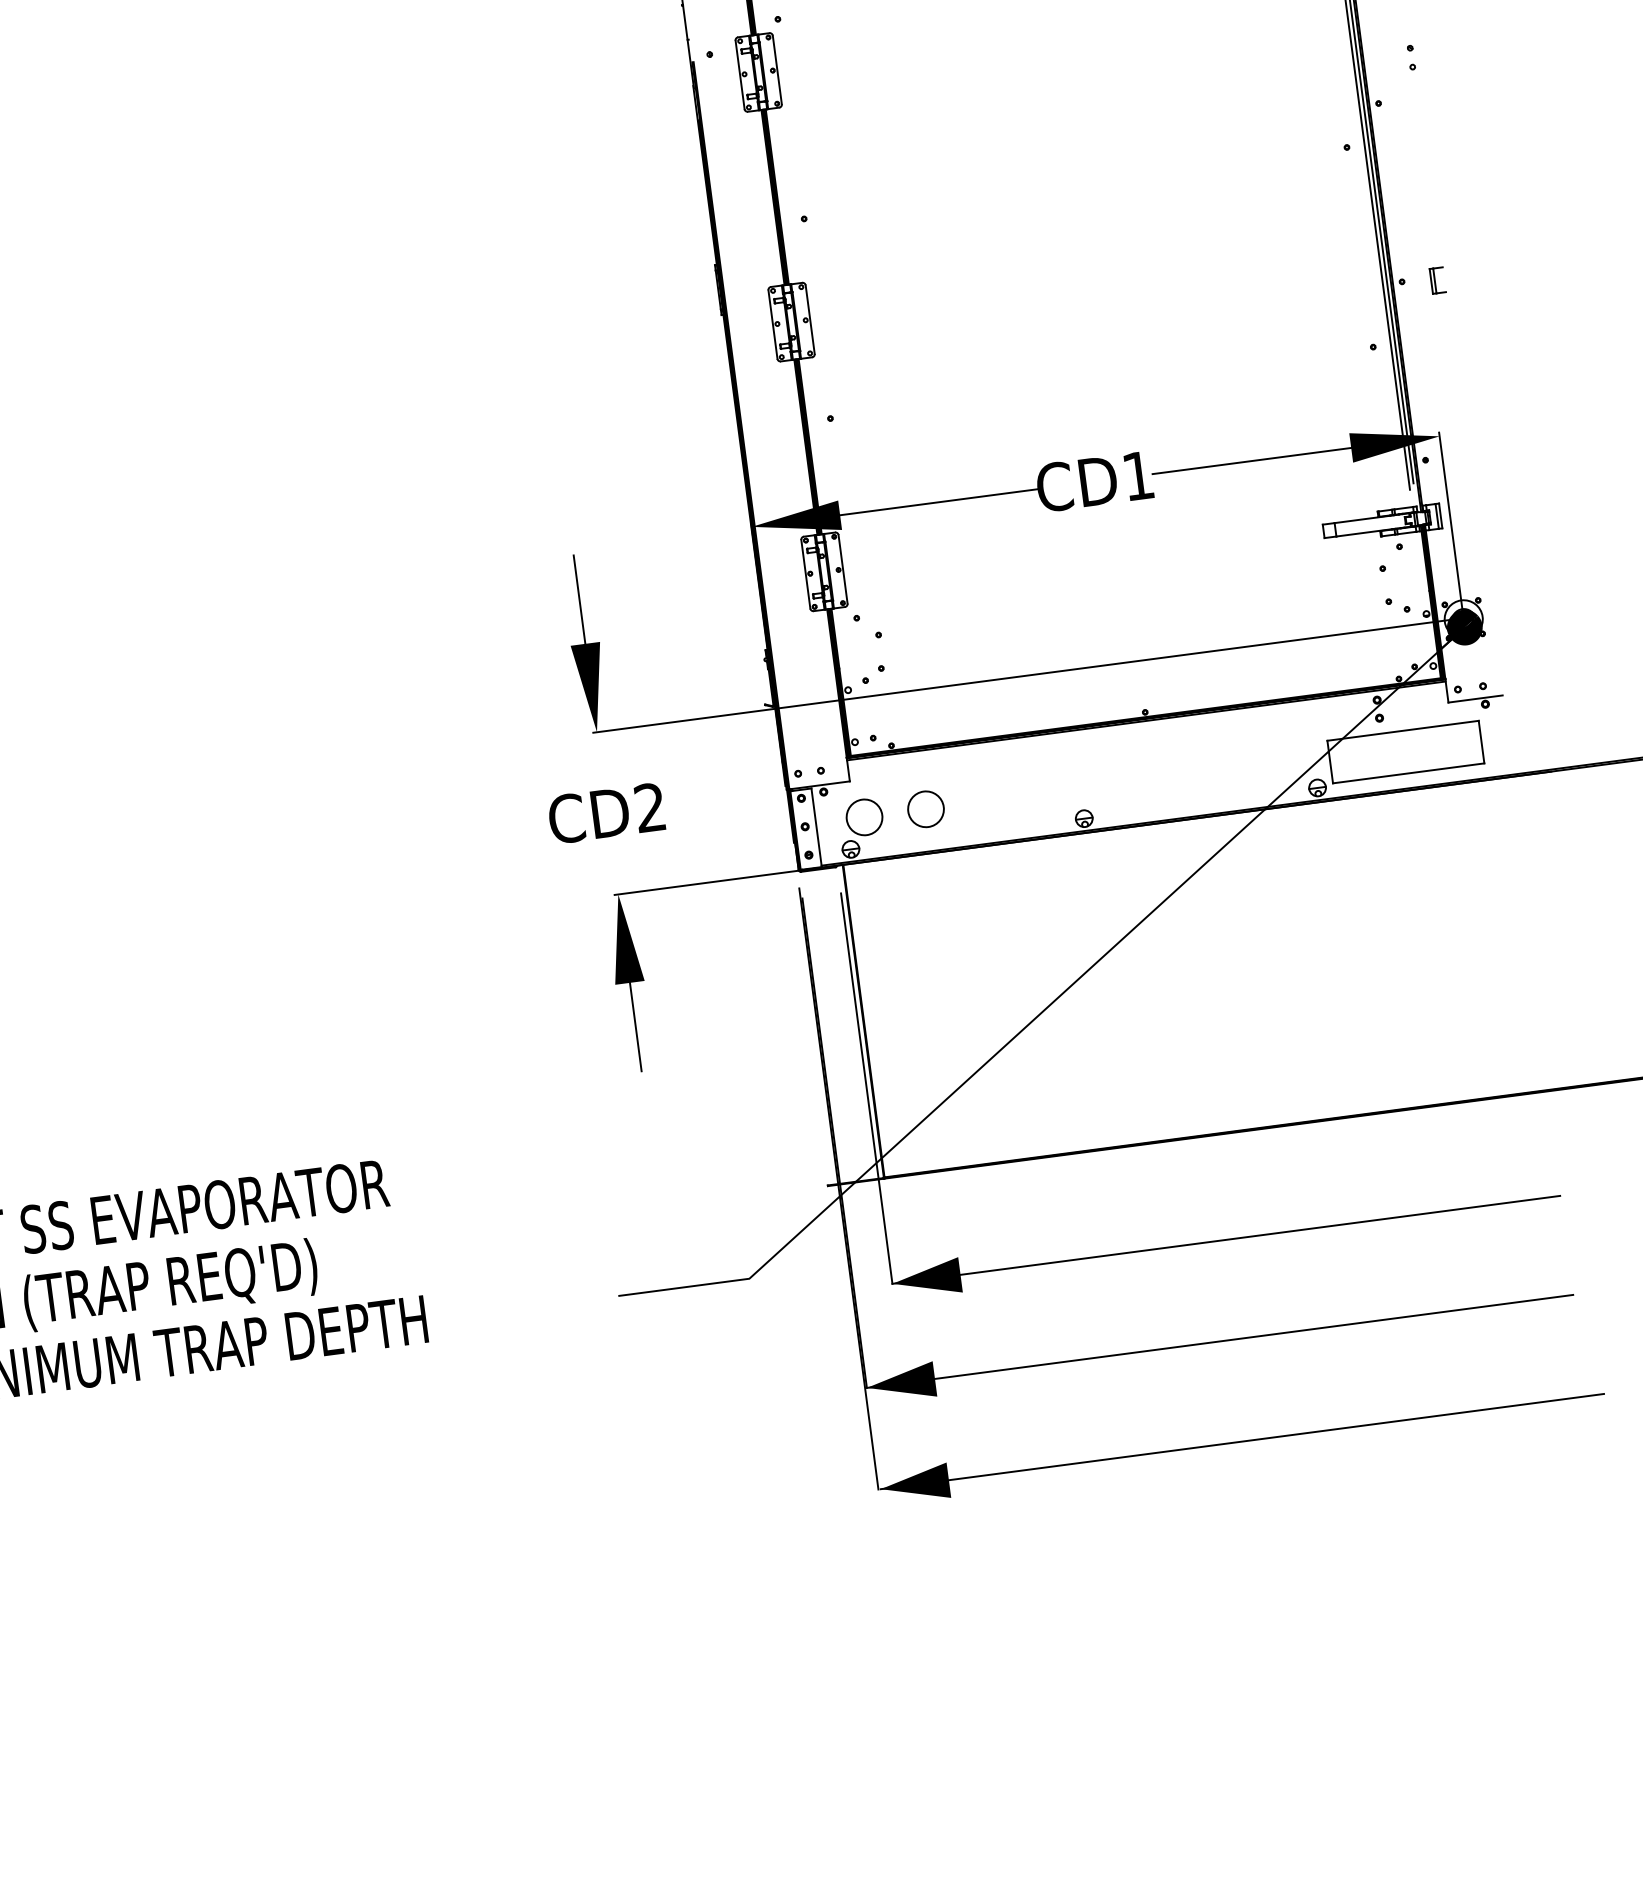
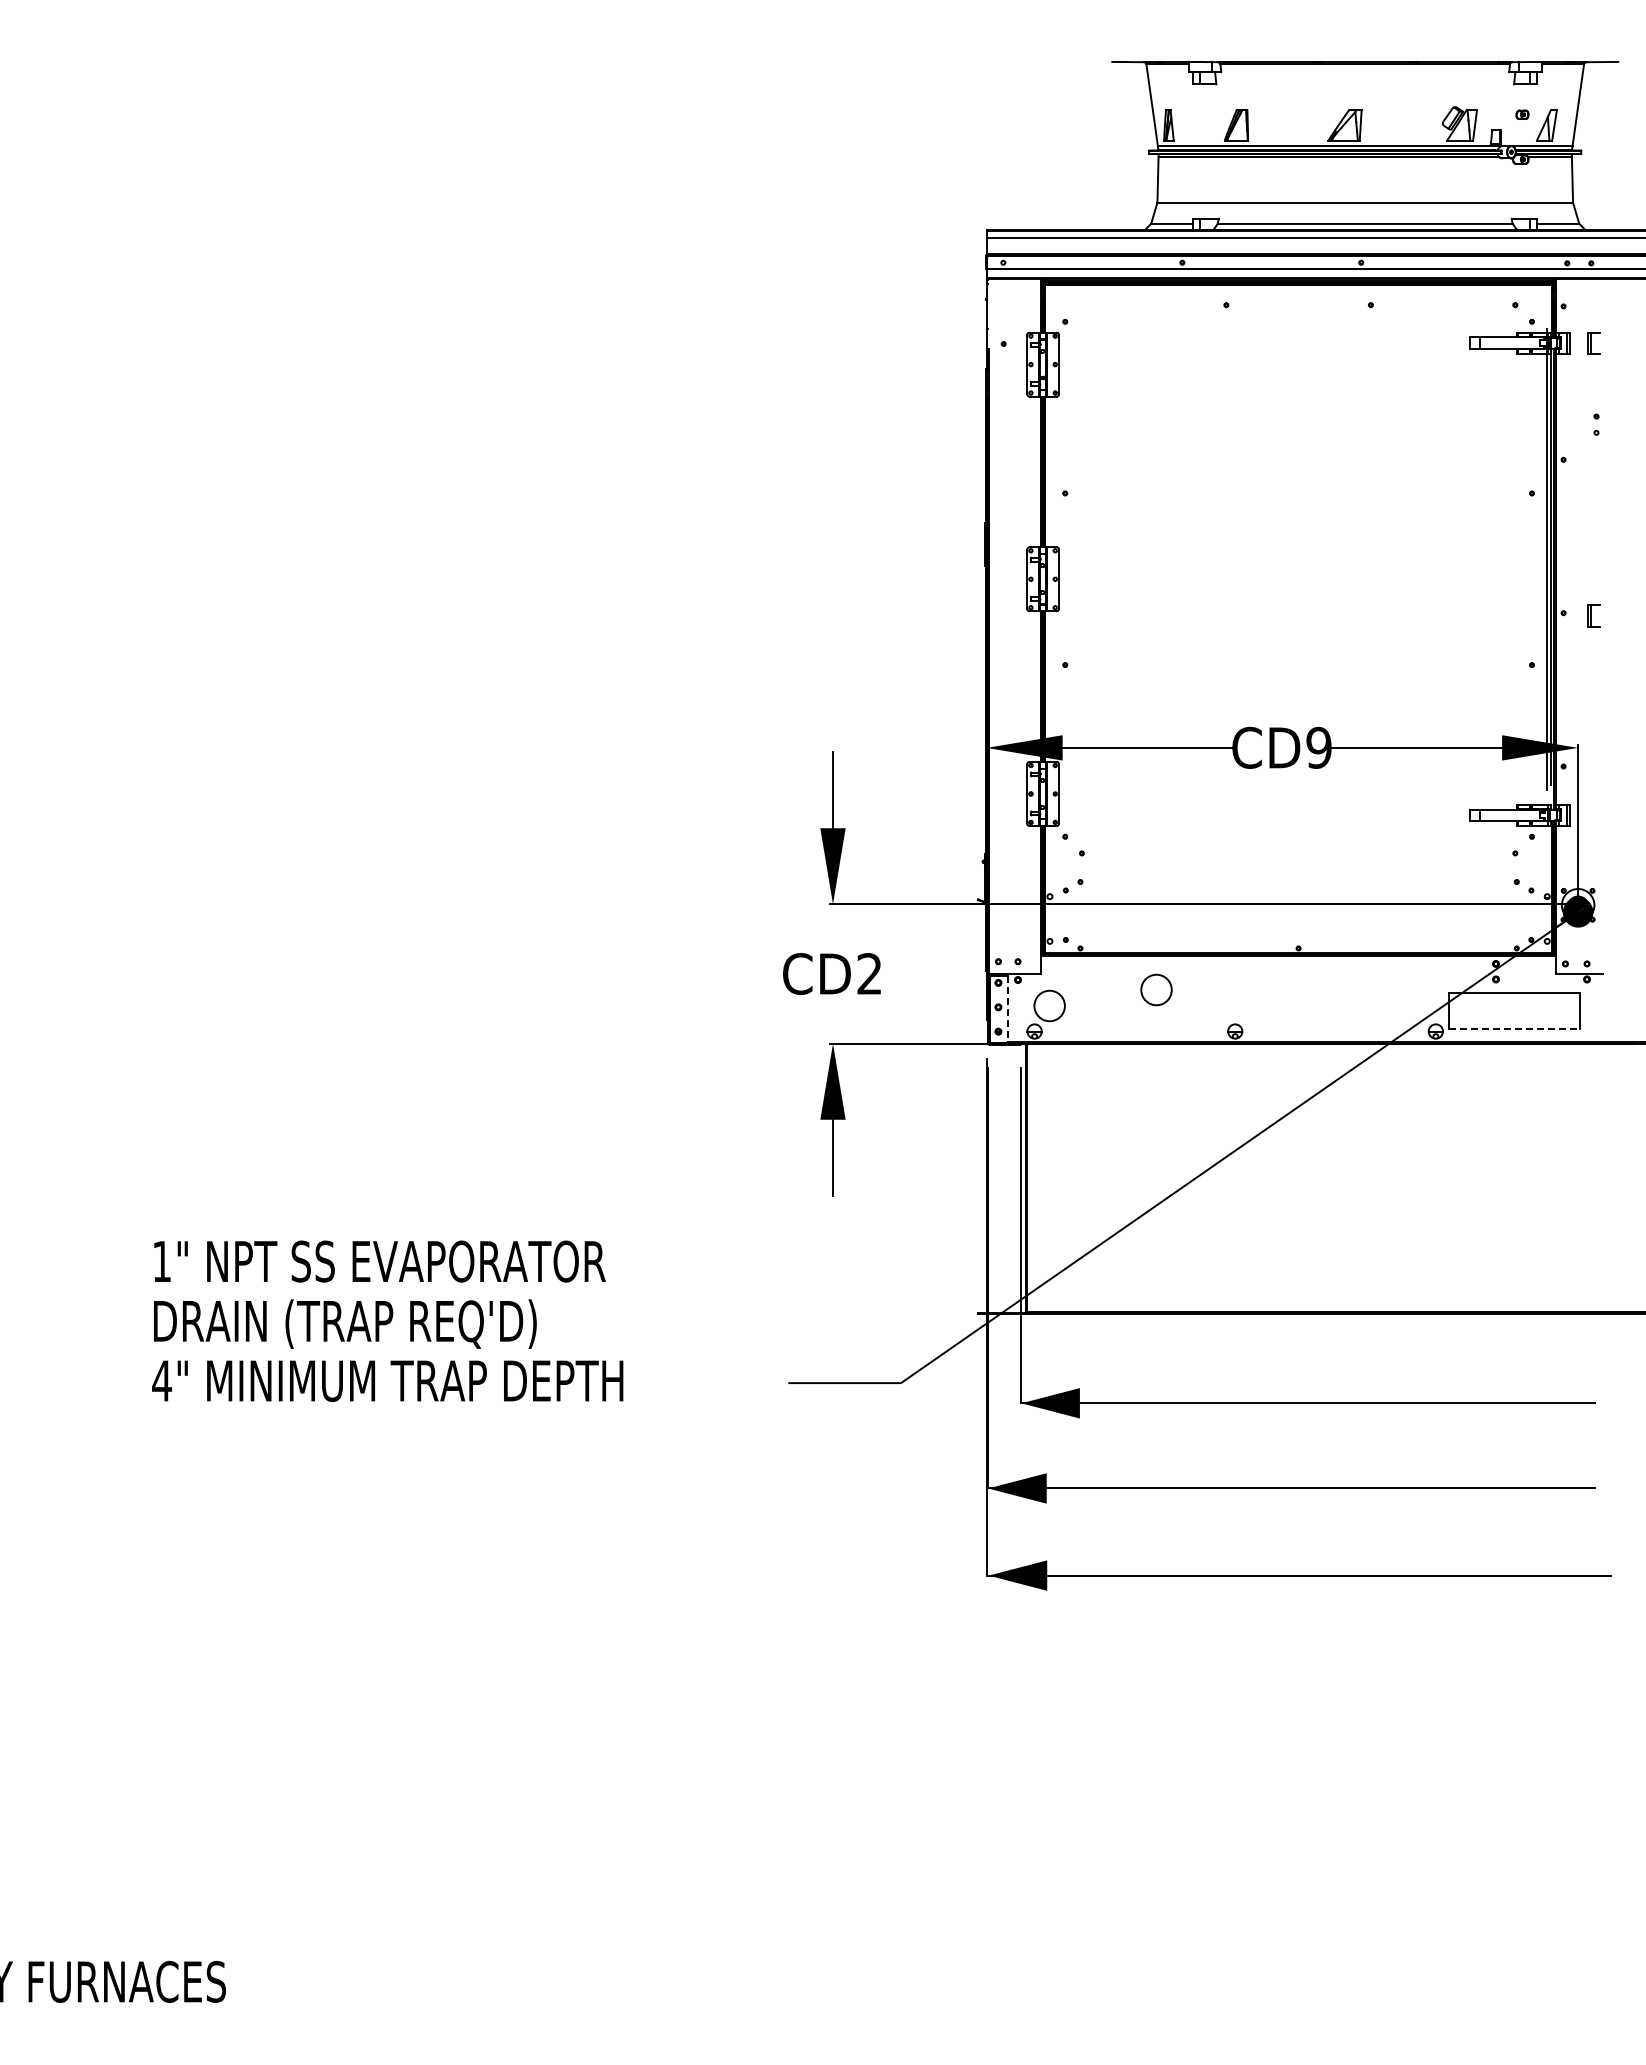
text: (1137, 475) -> (1318, 747), CD1 -> CD9
line: (1408, 773) -> (1514, 1029), solid -> dashed
circle: (925, 808) -> (1156, 989), moved
line: (817, 827) -> (1008, 1009), solid -> dashed

